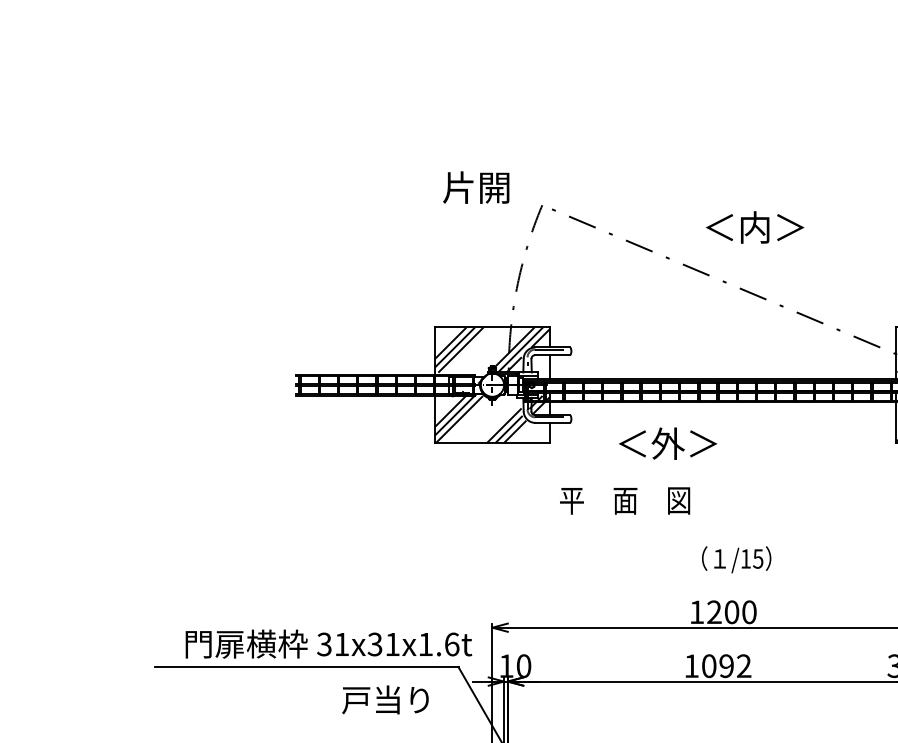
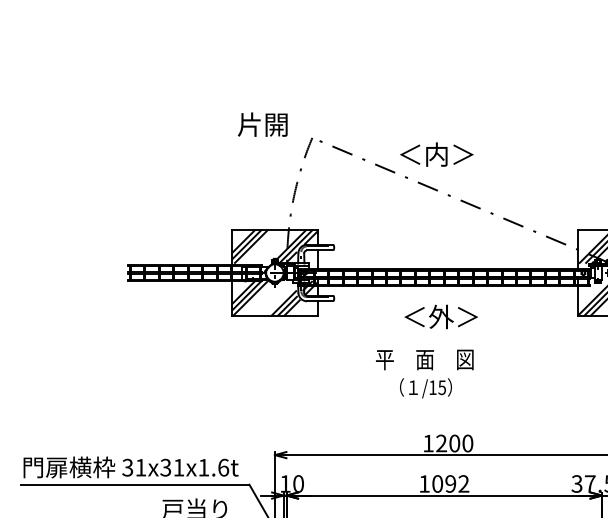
text: (755, 227) -> (437, 154), moved
text: (668, 443) -> (441, 316), moved
text: (625, 500) -> (425, 359), moved
text: (736, 559) -> (425, 388), moved
text: (328, 643) -> (130, 466), moved

